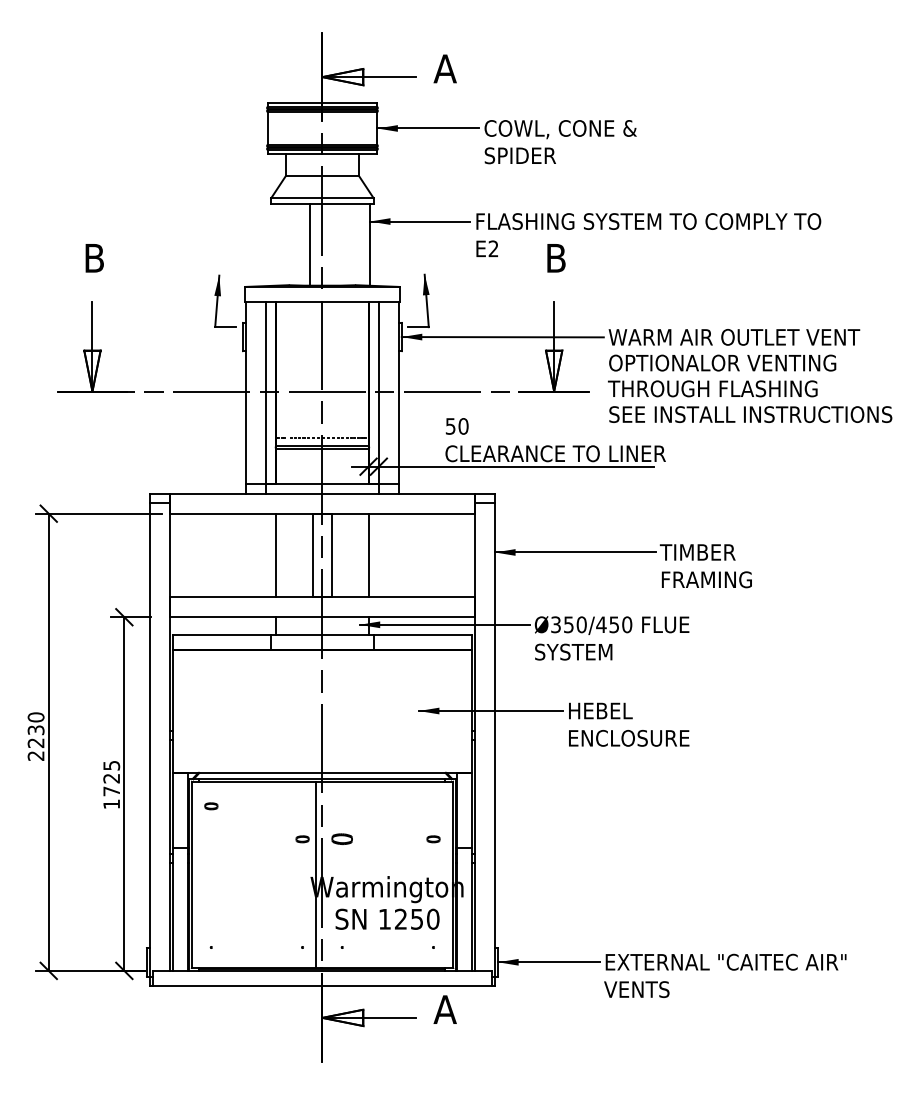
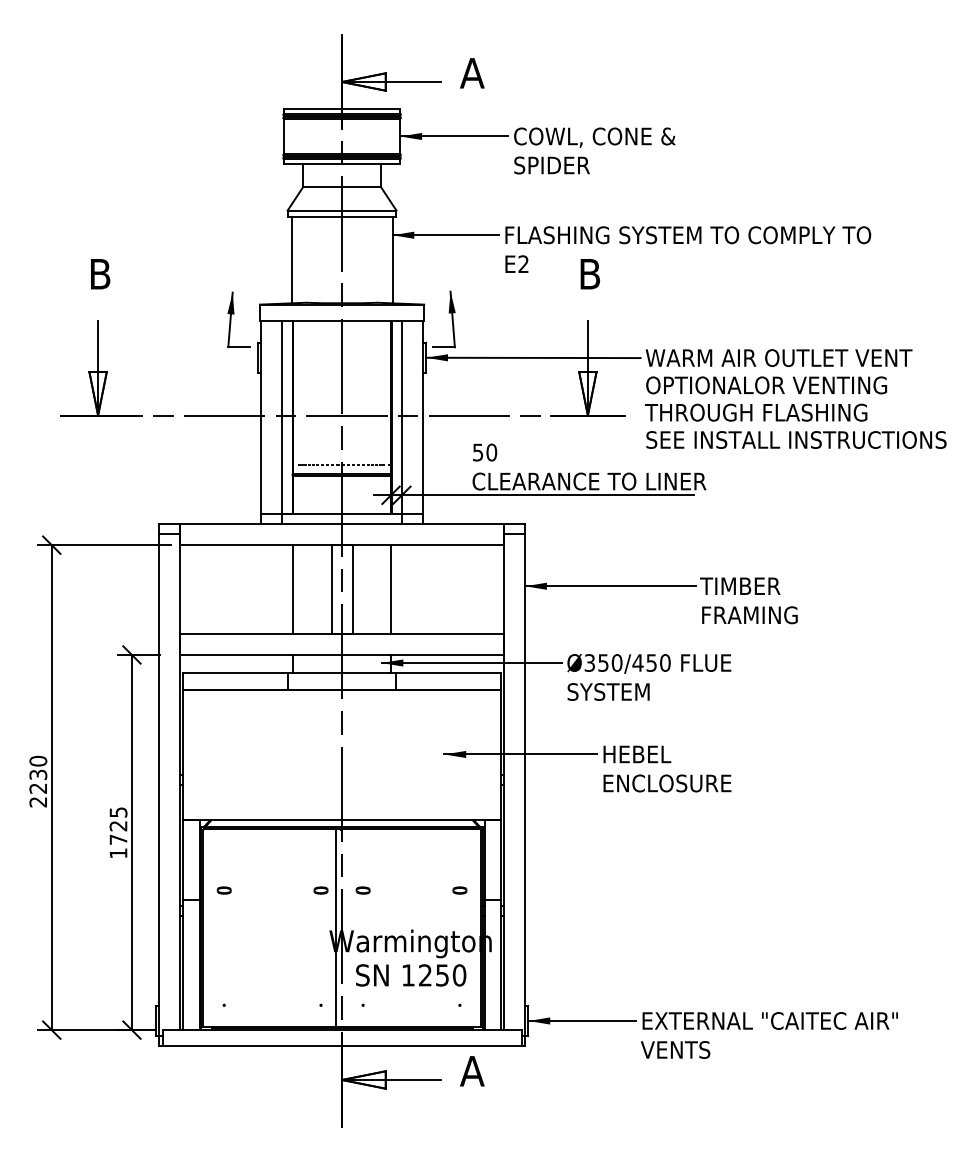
line: (309, 244) -> (291, 259), moved
part: (211, 806) -> (224, 890), moved
part: (342, 839) -> (363, 890), size x0.62

